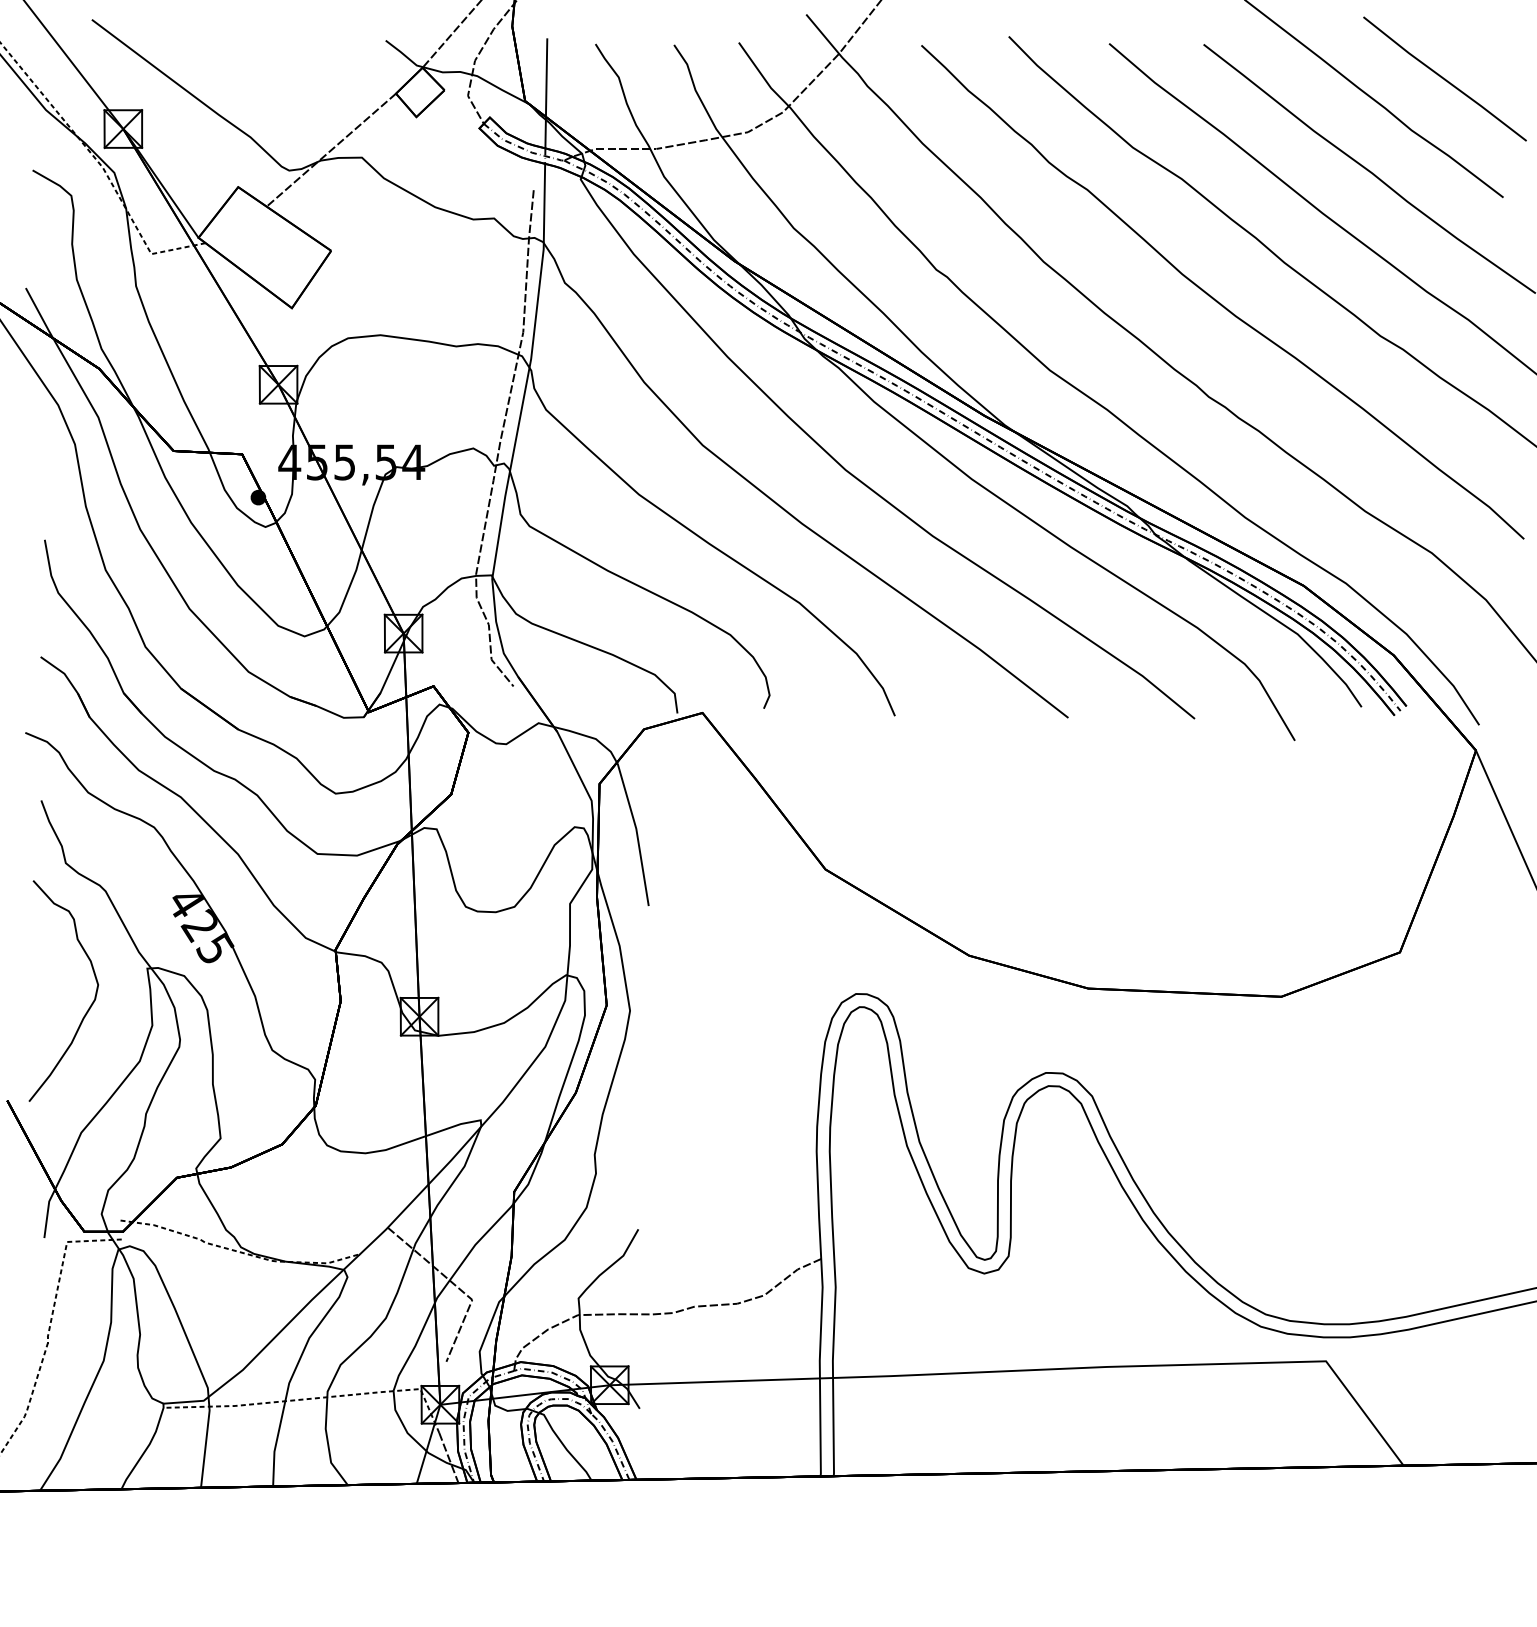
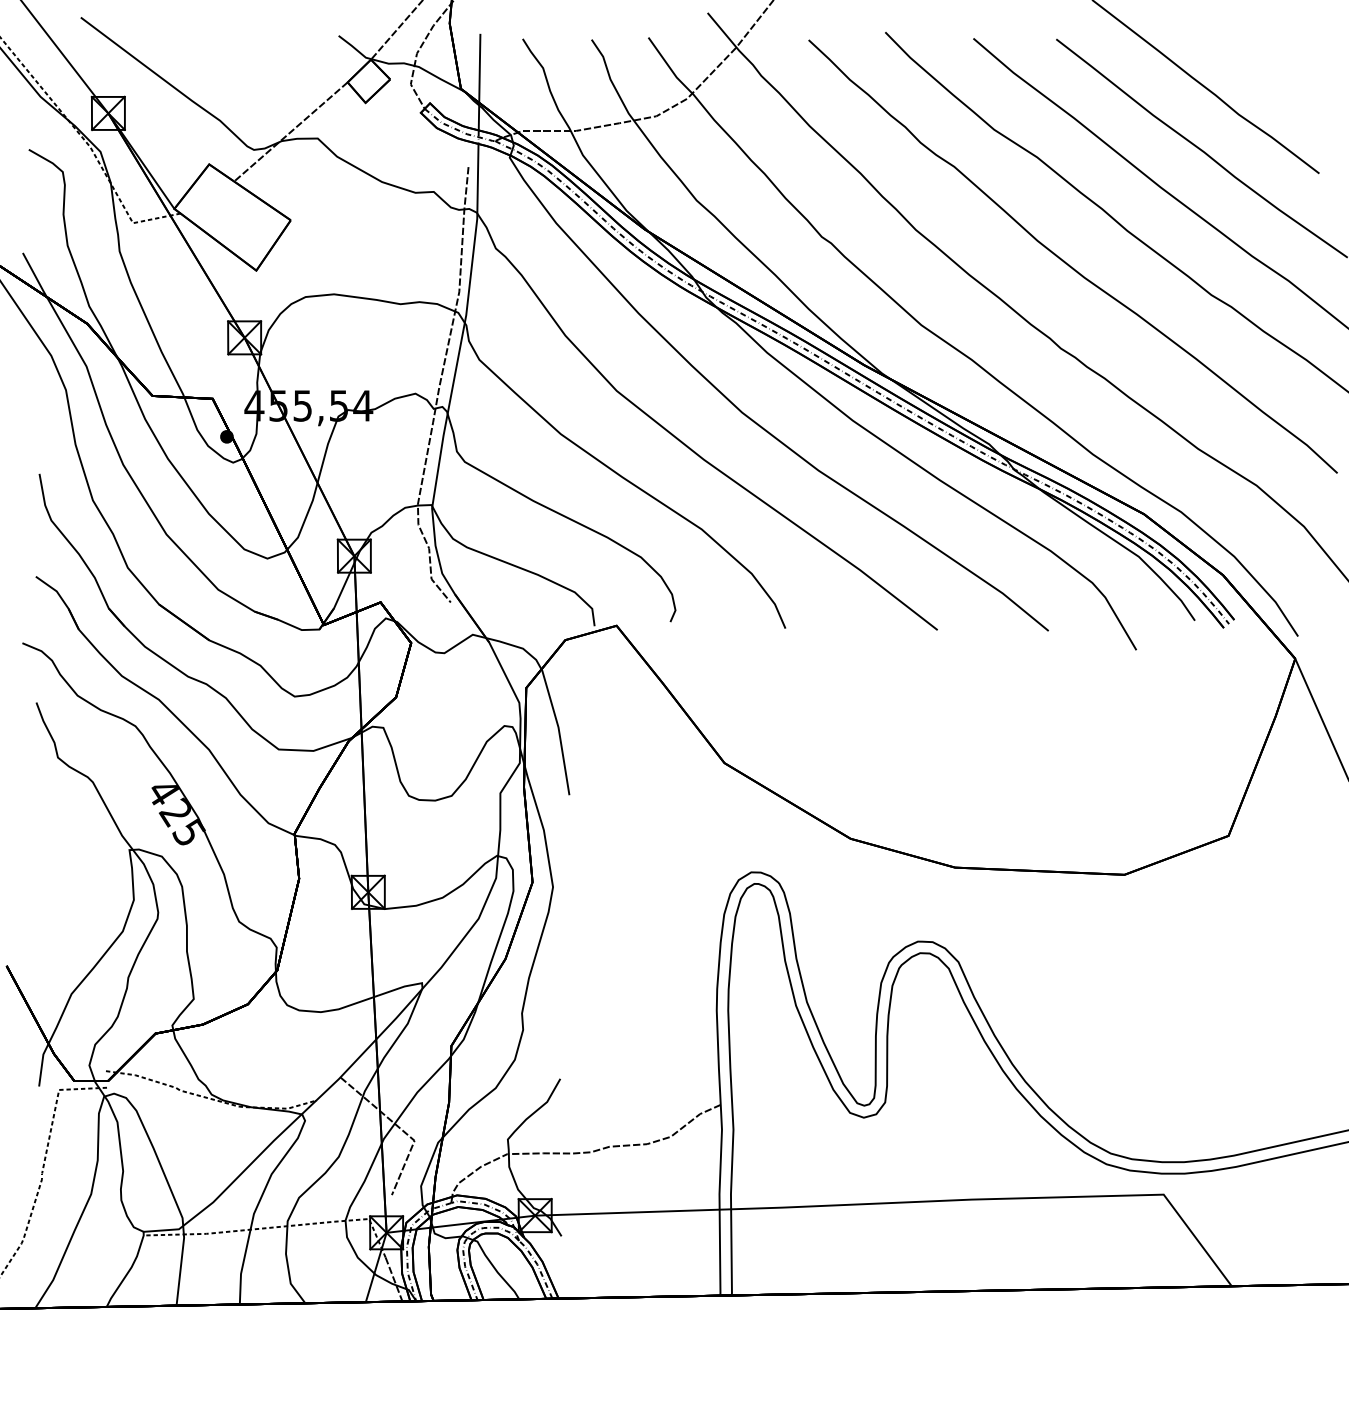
line: (1444, 78) -> (1267, 69), removed
curve: (89, 1006) -> (78, 883), removed

